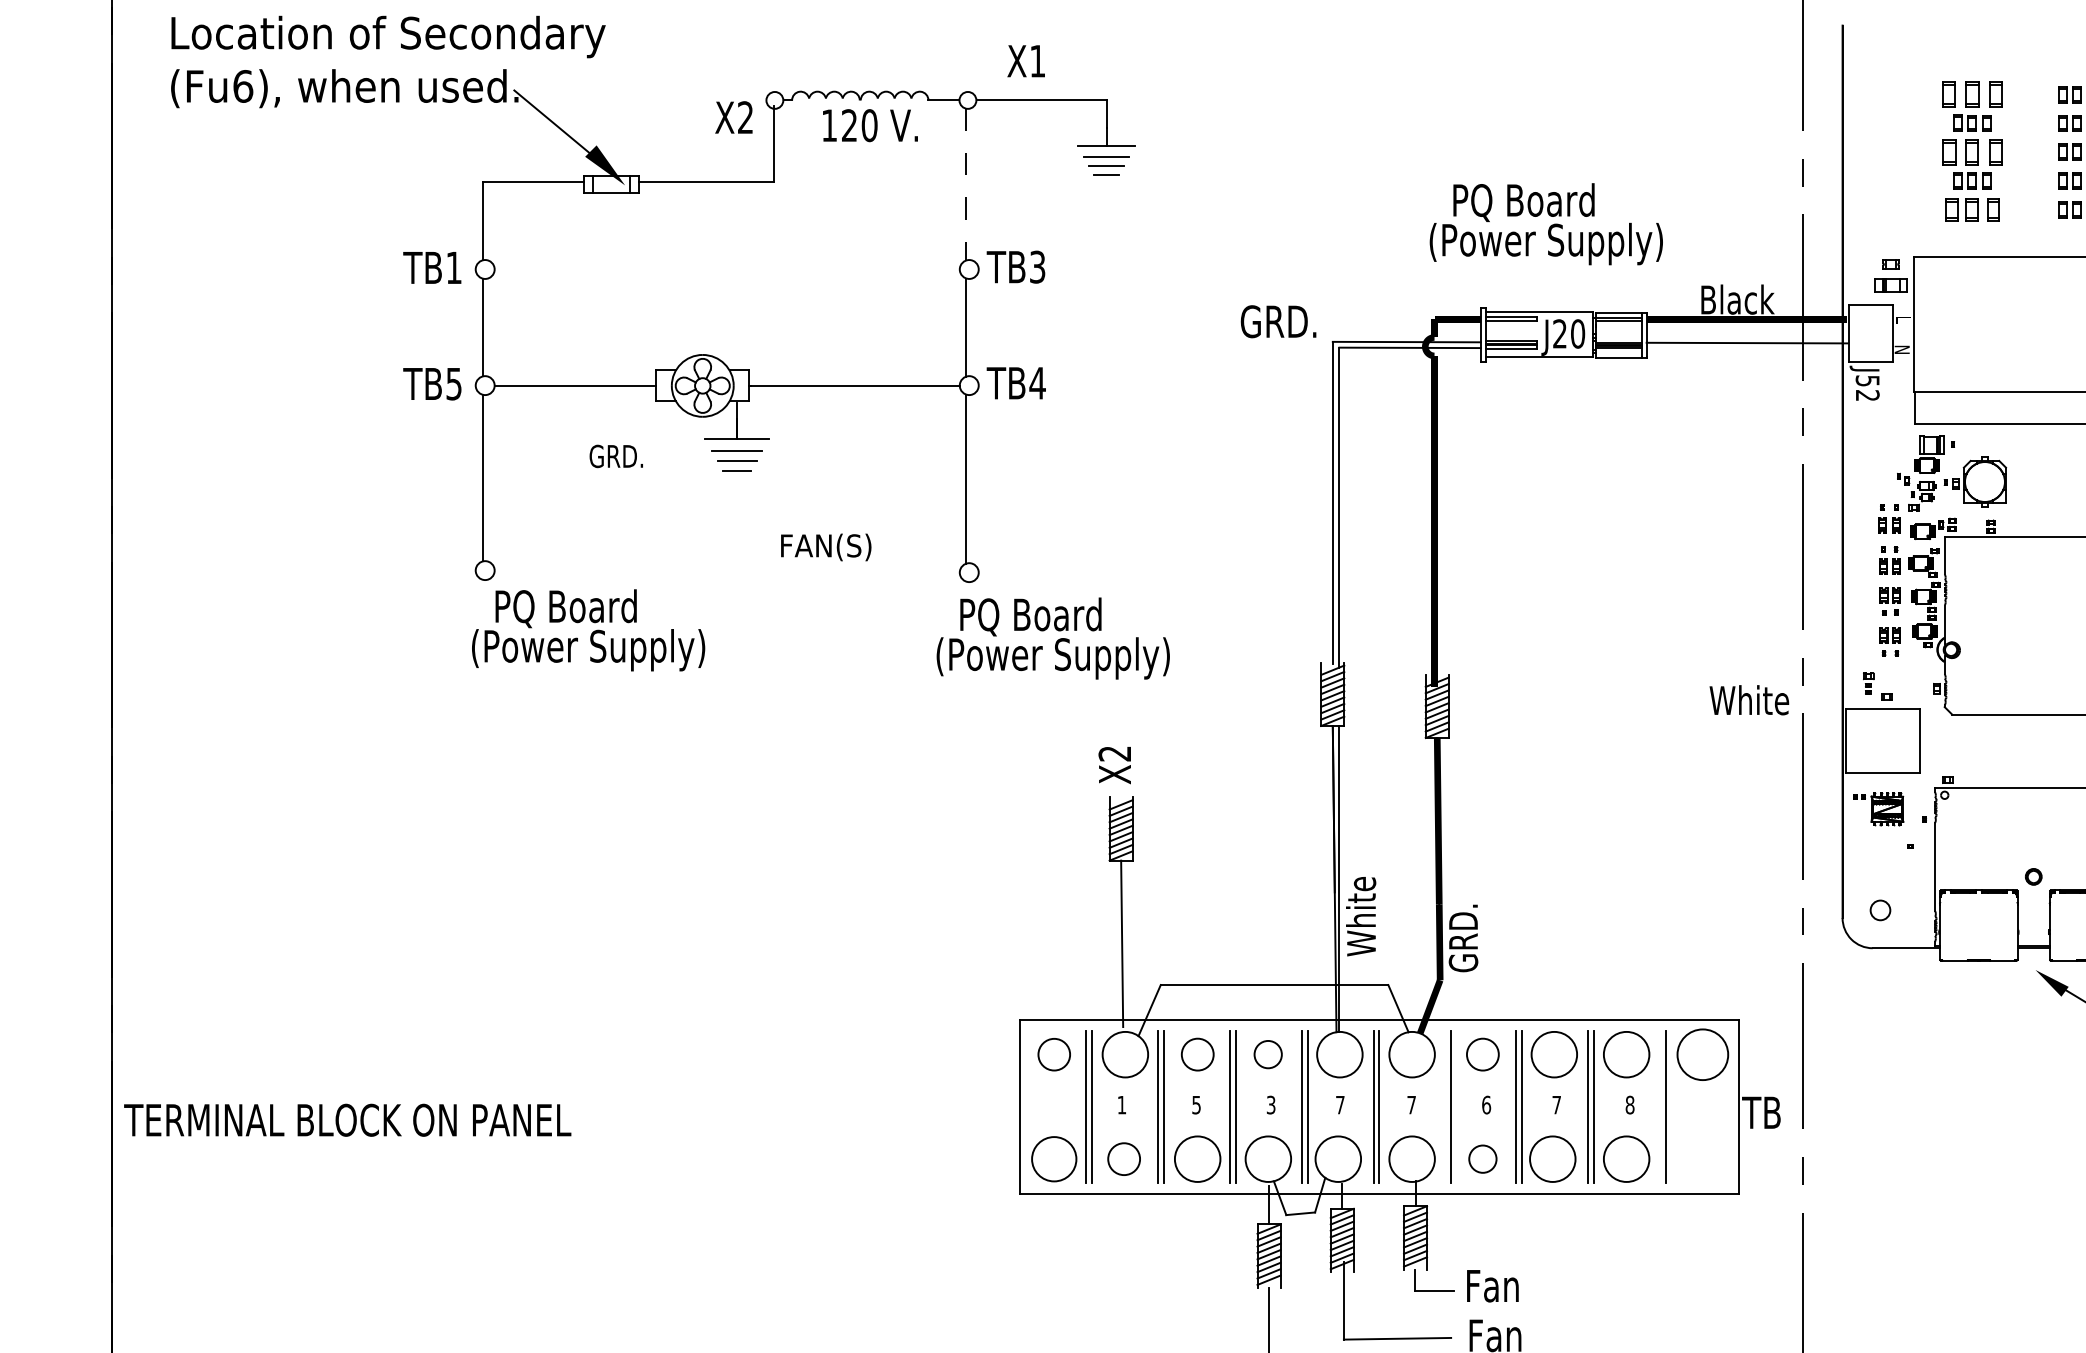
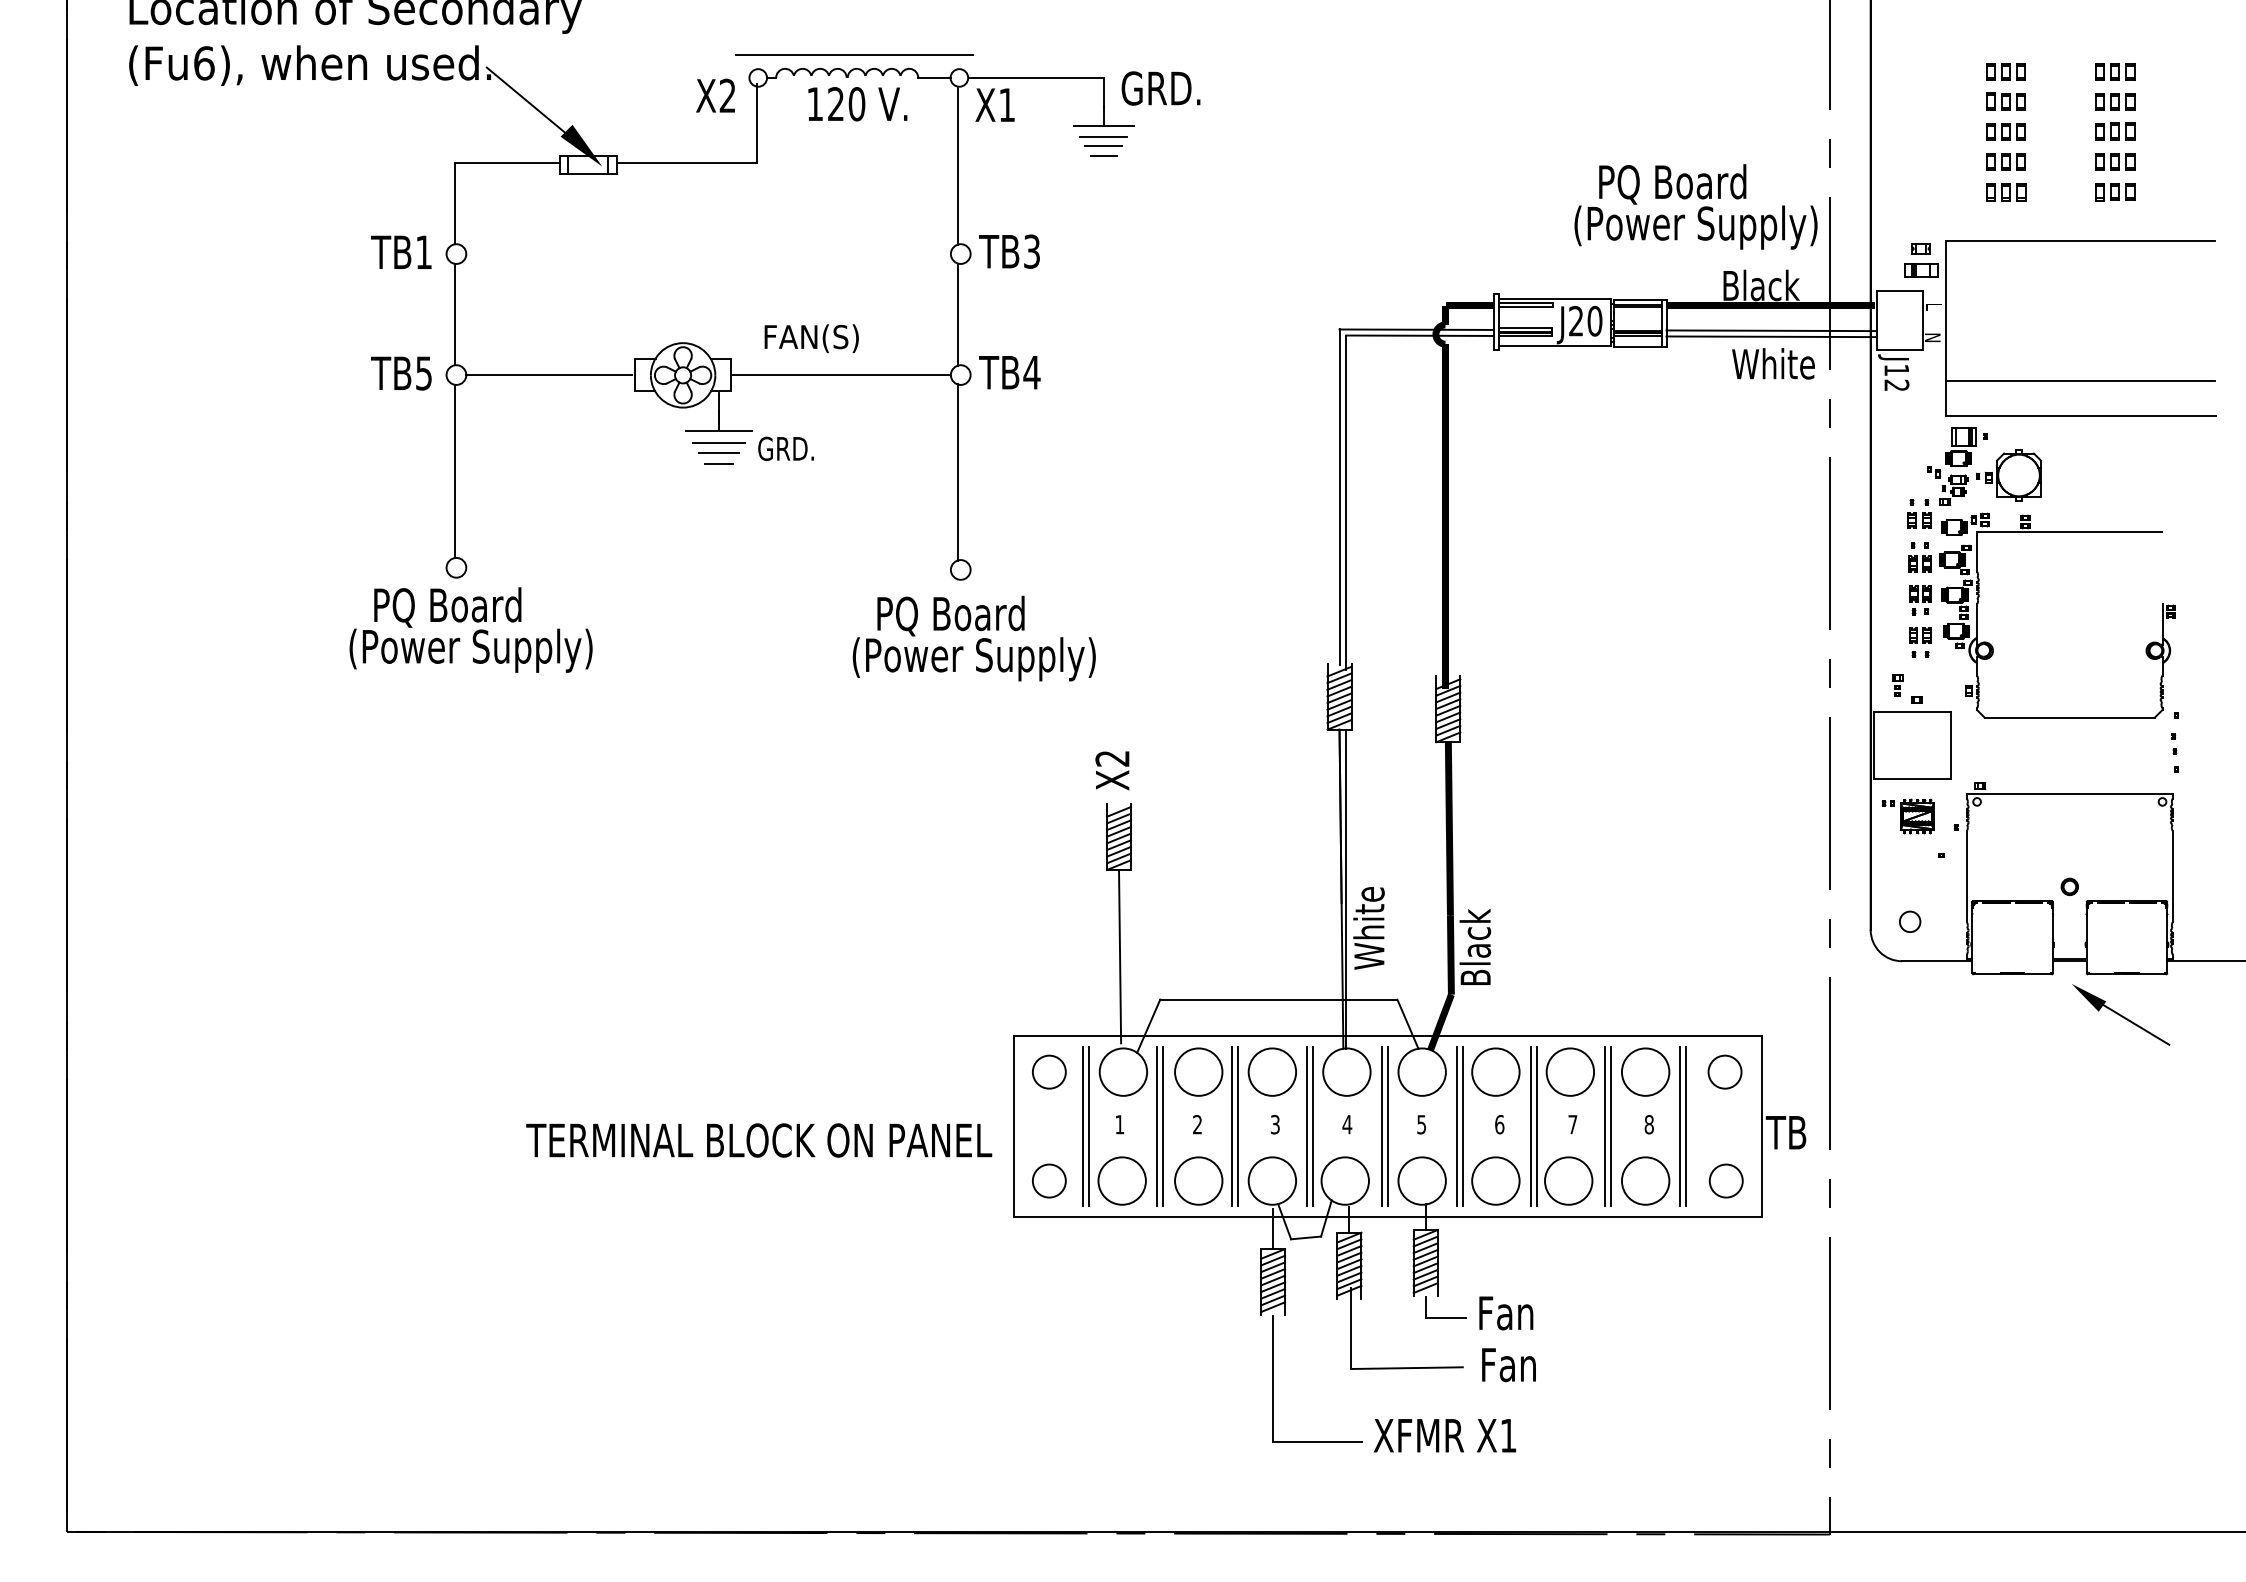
text: (1025, 60) -> (994, 104), moved
line: (867, 77) -> (854, 54), added
part: (1972, 94) -> (2005, 71), size x0.62
part: (1972, 151) -> (2005, 131), size x0.62
line: (966, 185) -> (957, 166), dashed -> solid
part: (1972, 210) -> (2006, 192), size x0.71
text: (1545, 223) -> (1695, 206), moved
text: (1278, 321) -> (1160, 88), moved
line: (1747, 348) -> (1771, 336), added
text: (1867, 380) -> (1896, 369), J52 -> J12
text: (615, 456) -> (785, 448), moved
text: (825, 547) -> (811, 338), moved
text: (587, 629) -> (470, 629), moved
text: (1052, 638) -> (973, 638), moved
text: (1749, 699) -> (1773, 363), moved
text: (1463, 935) -> (1475, 947), GRD. -> Black
circle: (1197, 1054) -> (1198, 1071), size x1.43
circle: (1267, 1054) -> (1271, 1071), size x1.67
circle: (1482, 1054) -> (1495, 1071), size x1.43
circle: (1702, 1054) -> (1724, 1071), size x0.62
text: (1196, 1104) -> (1197, 1124), 5 -> 2
text: (1340, 1104) -> (1347, 1124), 7 -> 4
text: (1411, 1104) -> (1421, 1124), 7 -> 5
line: (1445, 1106) -> (1456, 1126), added
line: (1660, 1106) -> (1680, 1126), added
text: (348, 1120) -> (759, 1140), moved
circle: (1054, 1158) -> (1049, 1180), size x0.71
circle: (1123, 1158) -> (1121, 1180), size x1.43
circle: (1482, 1158) -> (1495, 1180), size x1.67
circle: (1703, 1158) -> (1725, 1180), added

